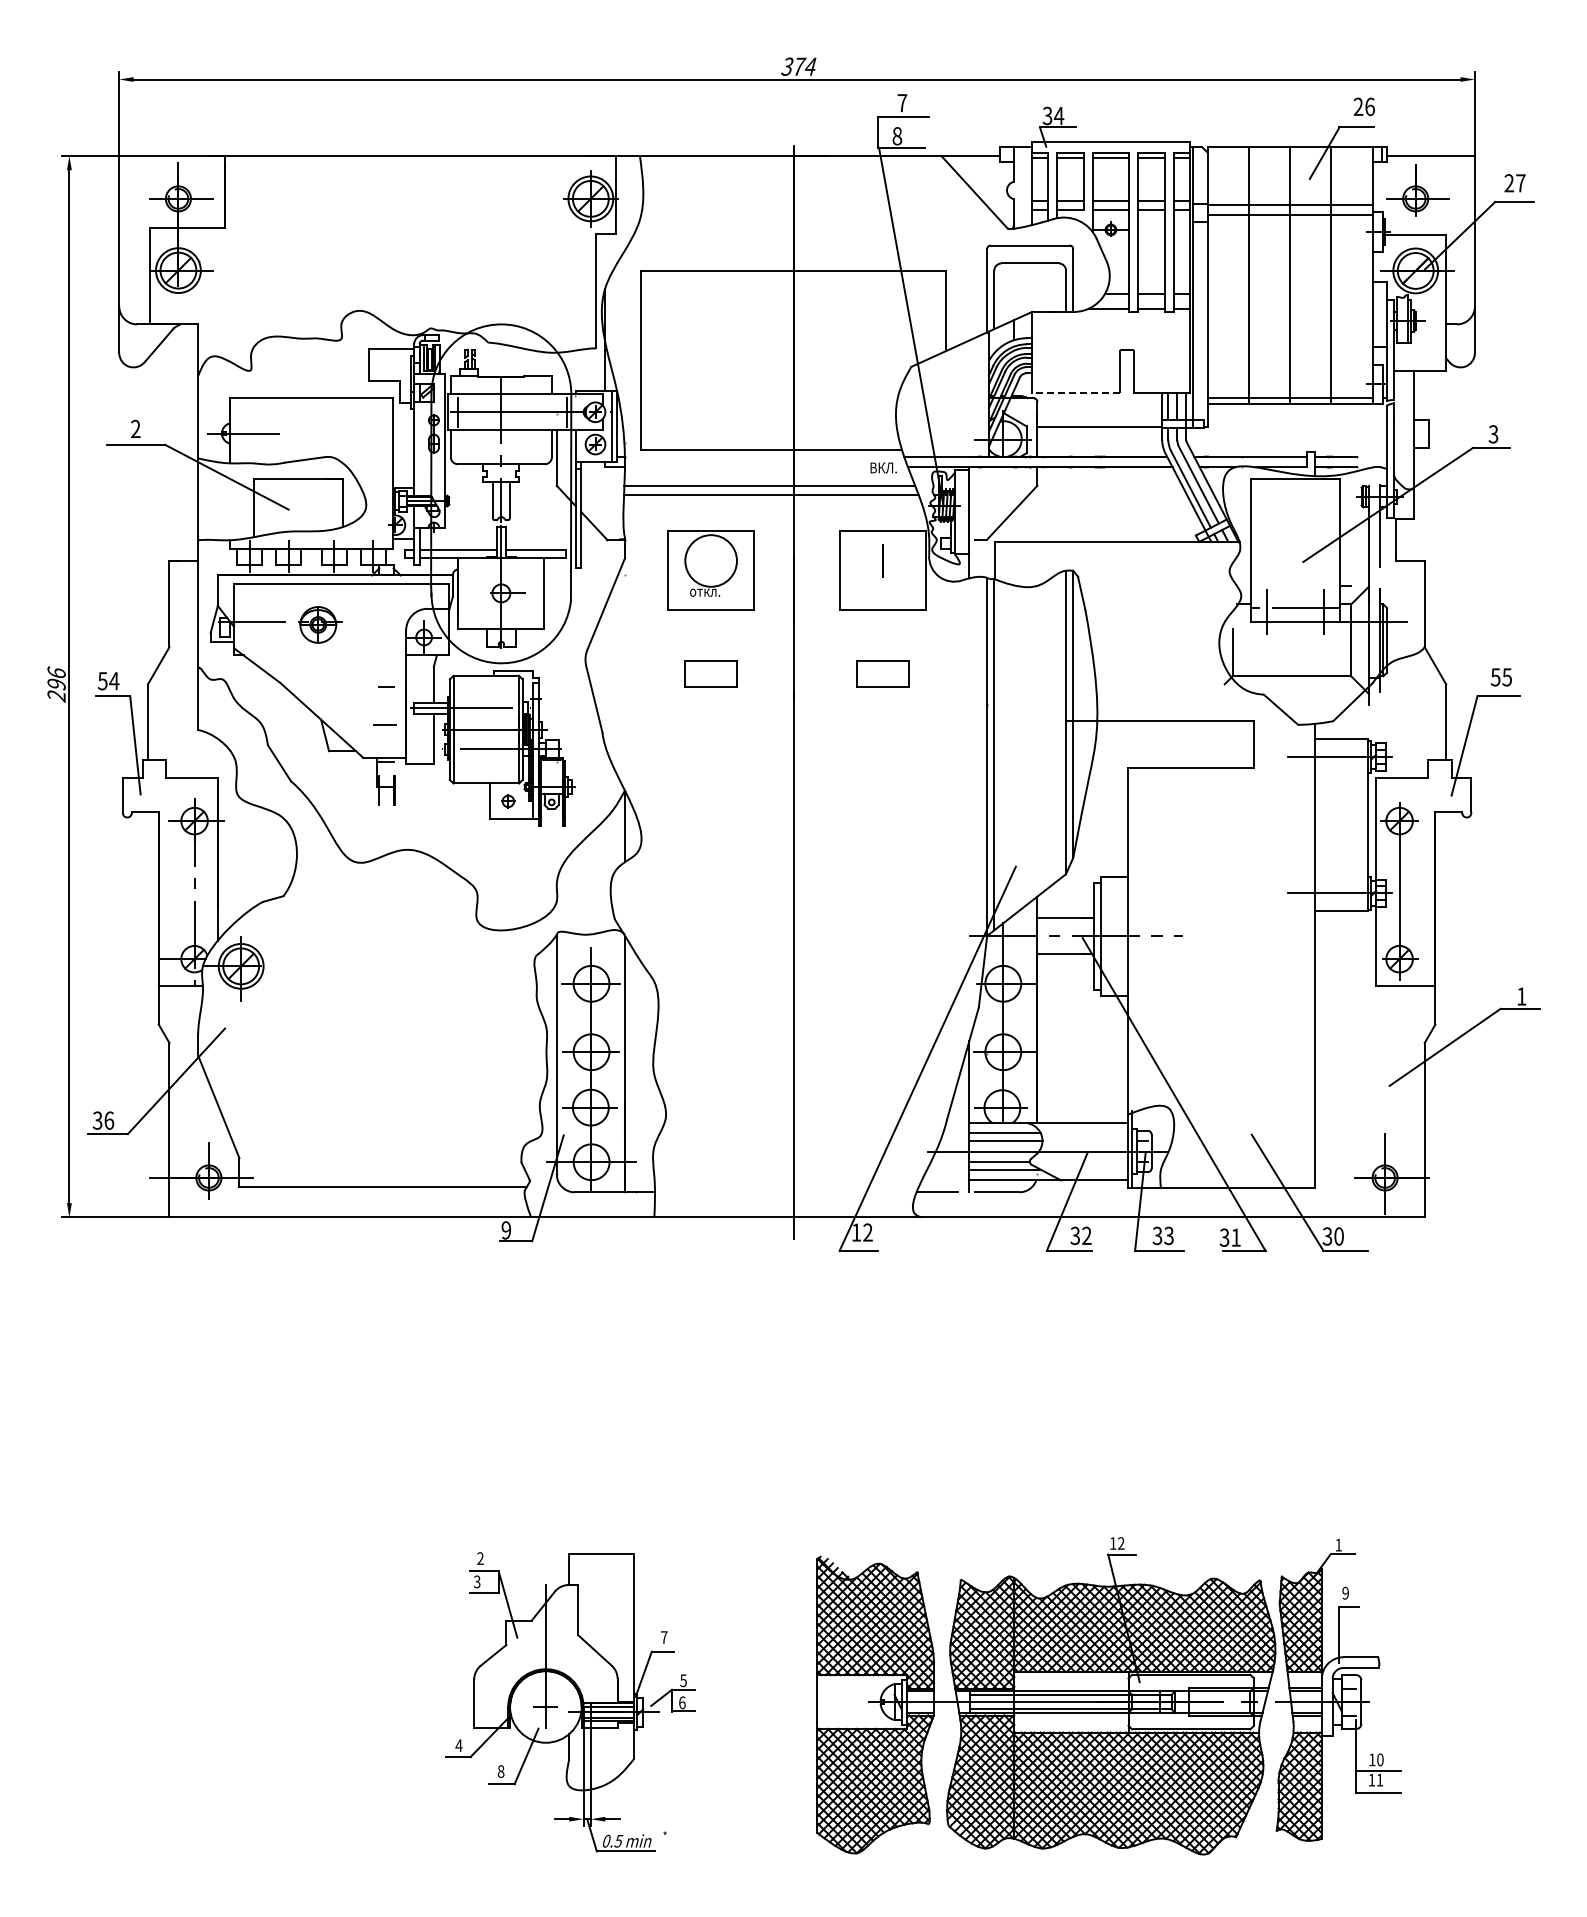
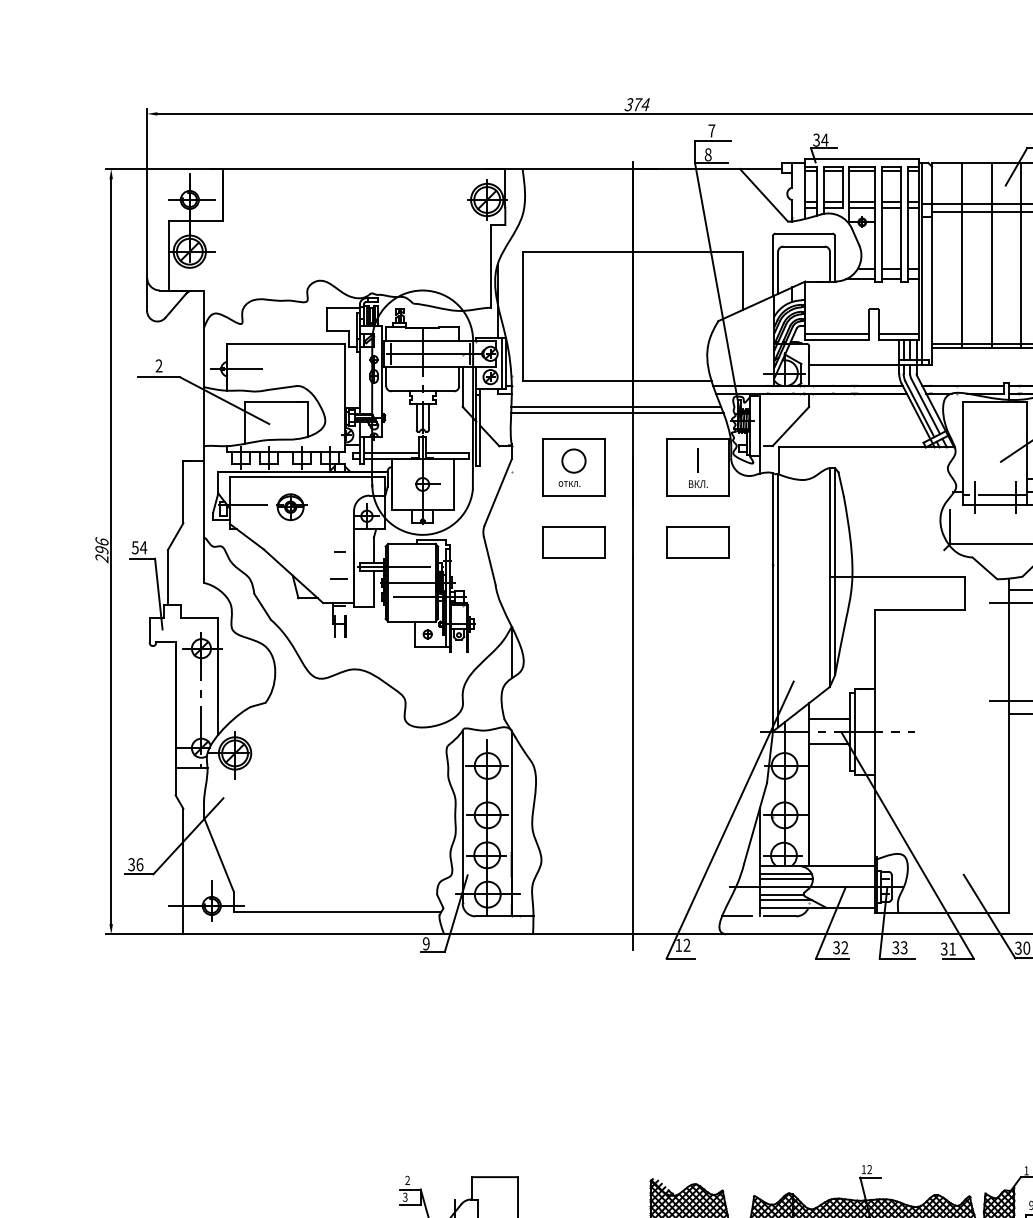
line: (1075, 384) -> (836, 333), added
line: (1161, 384) -> (898, 333), added
line: (1076, 393) -> (837, 340), dashed -> solid
text: (883, 467) -> (698, 483), moved
circle: (711, 560) -> (574, 460), size x0.62
part: (710, 674) -> (573, 542), size x1.67
part: (882, 674) -> (697, 542), size x1.67

